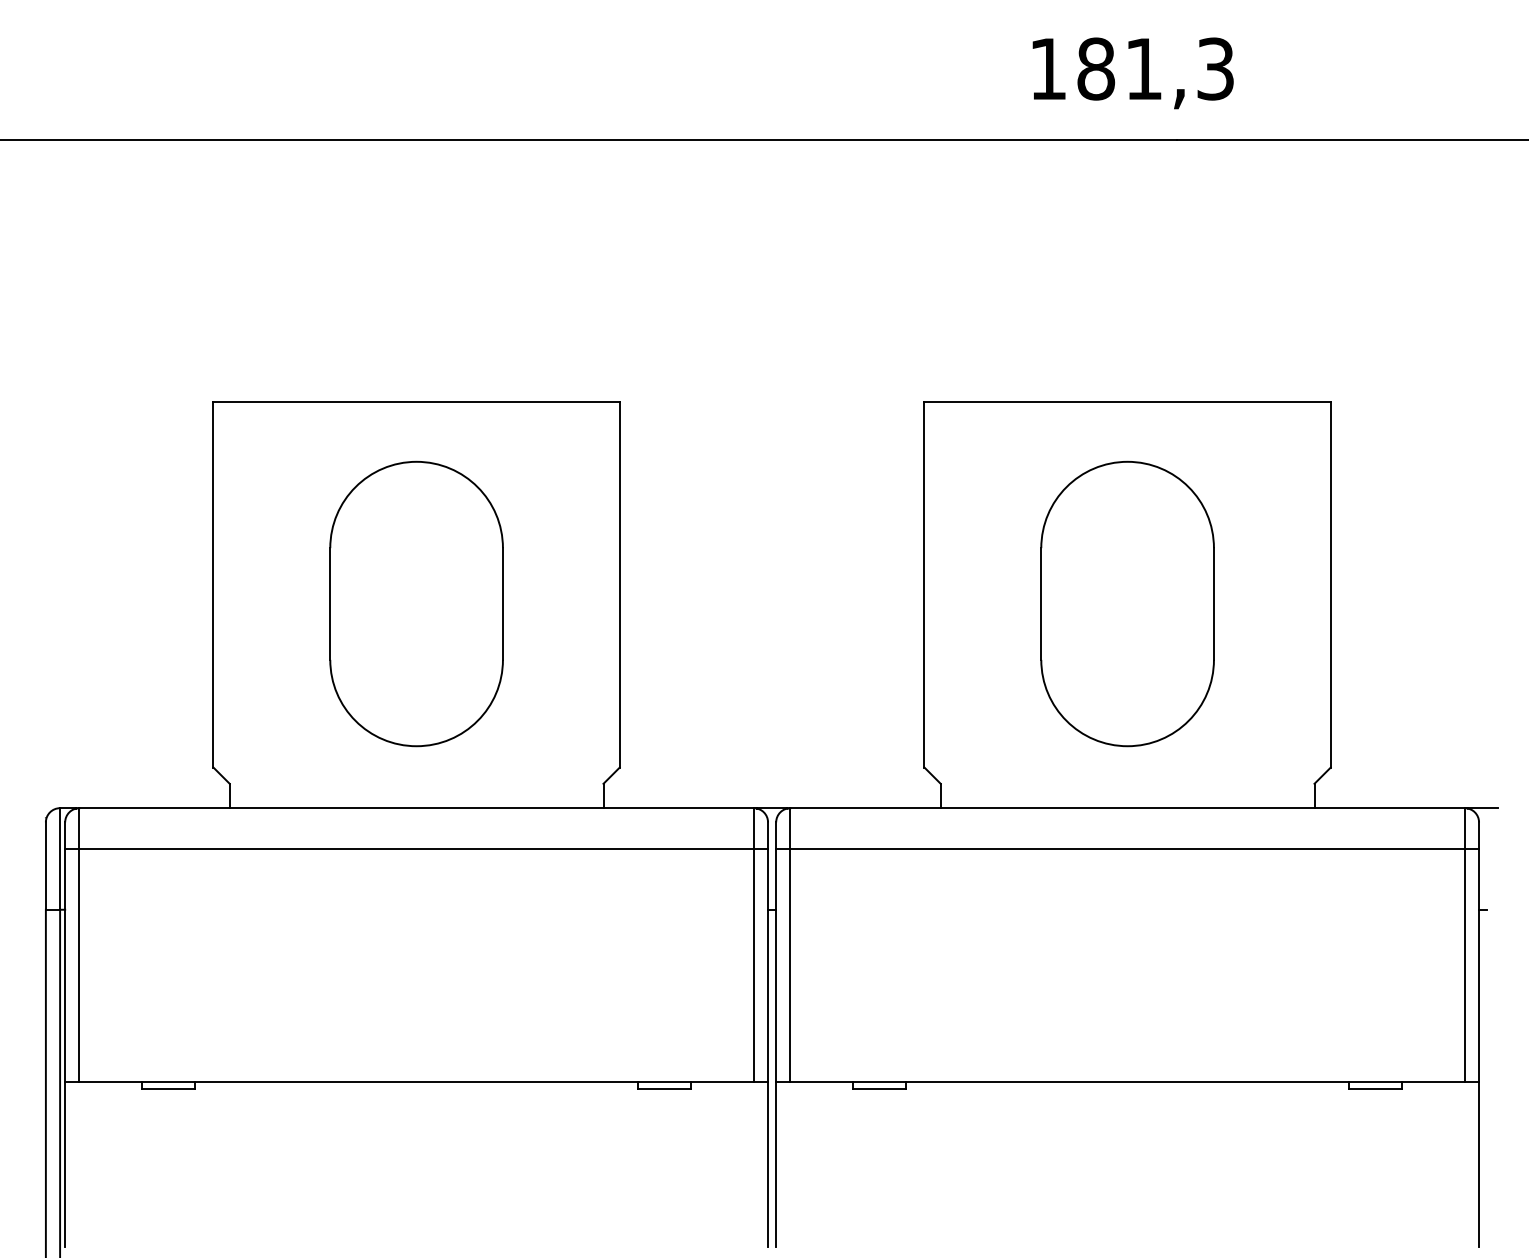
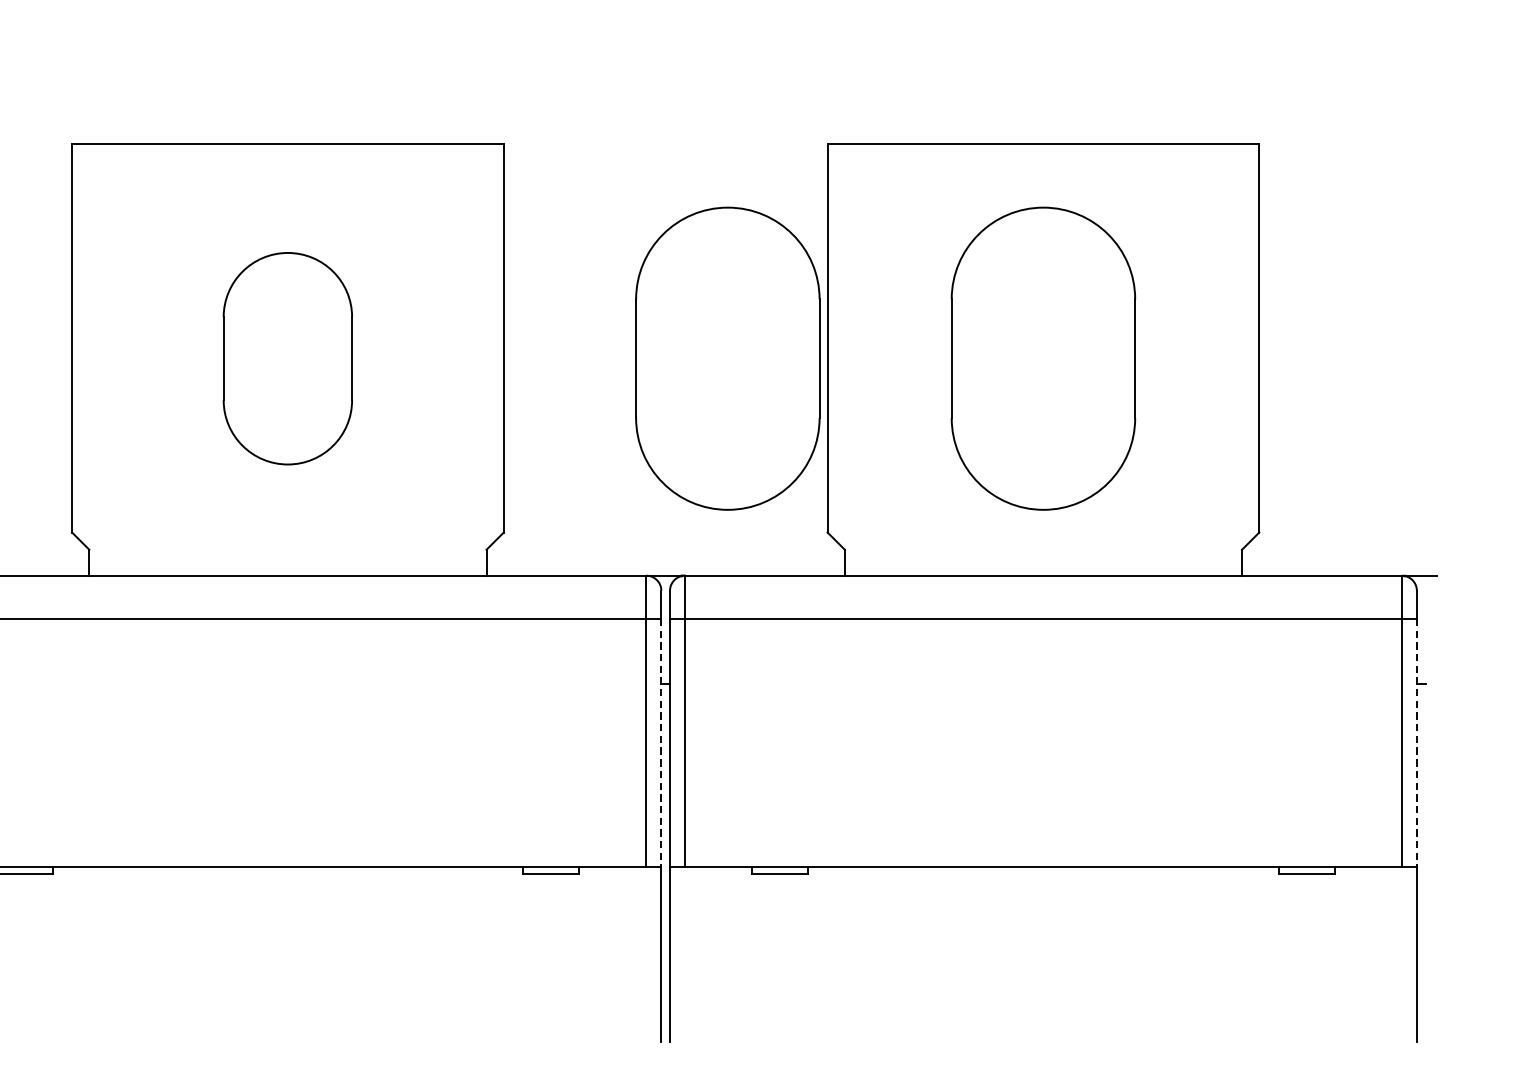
part: (416, 603) -> (287, 358), size x0.7
part: (830, 603) -> (727, 358), added
line: (768, 965) -> (661, 742), solid -> dashed
line: (1479, 965) -> (1417, 742), solid -> dashed

